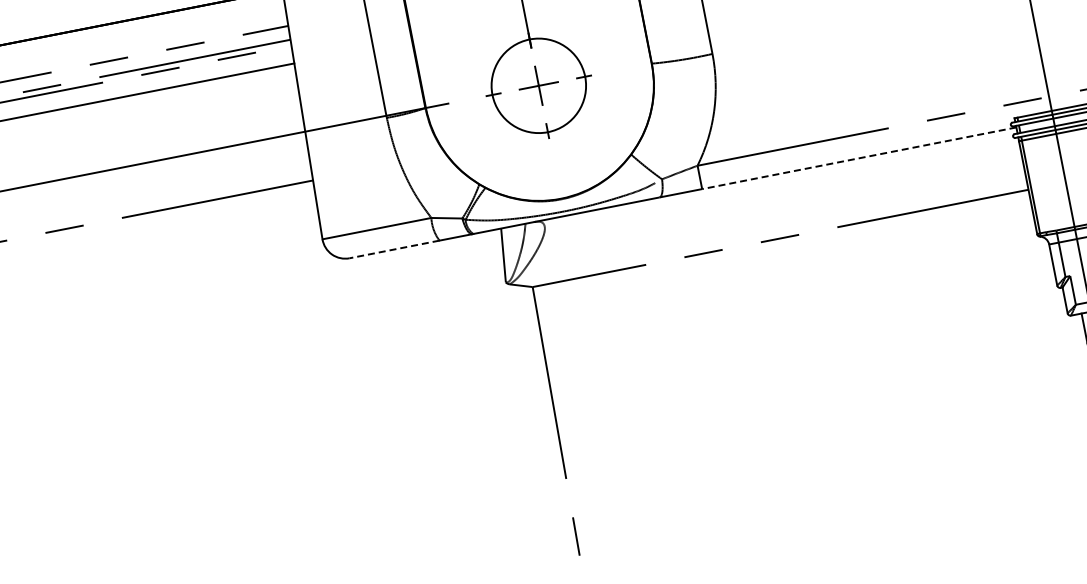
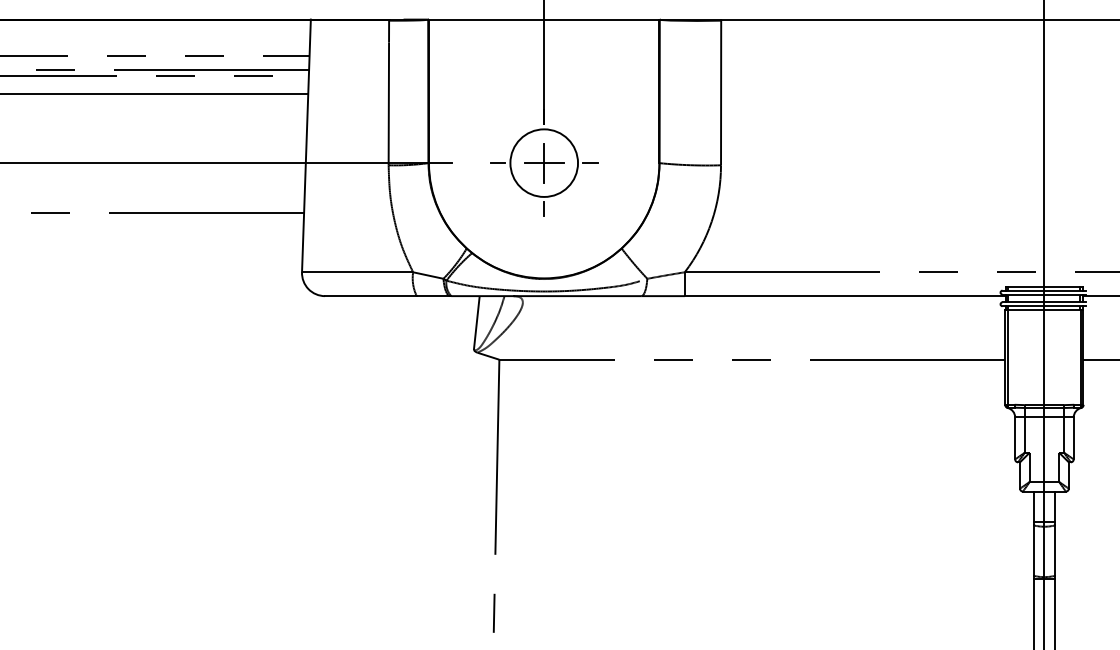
circle: (538, 85) -> (544, 162), size x0.71
line: (858, 158) -> (844, 296), dashed -> solid
line: (394, 249) -> (370, 296), dashed -> solid

